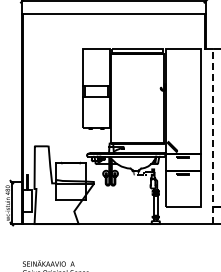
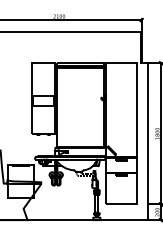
line: (213, 136) -> (148, 141), dashed -> solid

